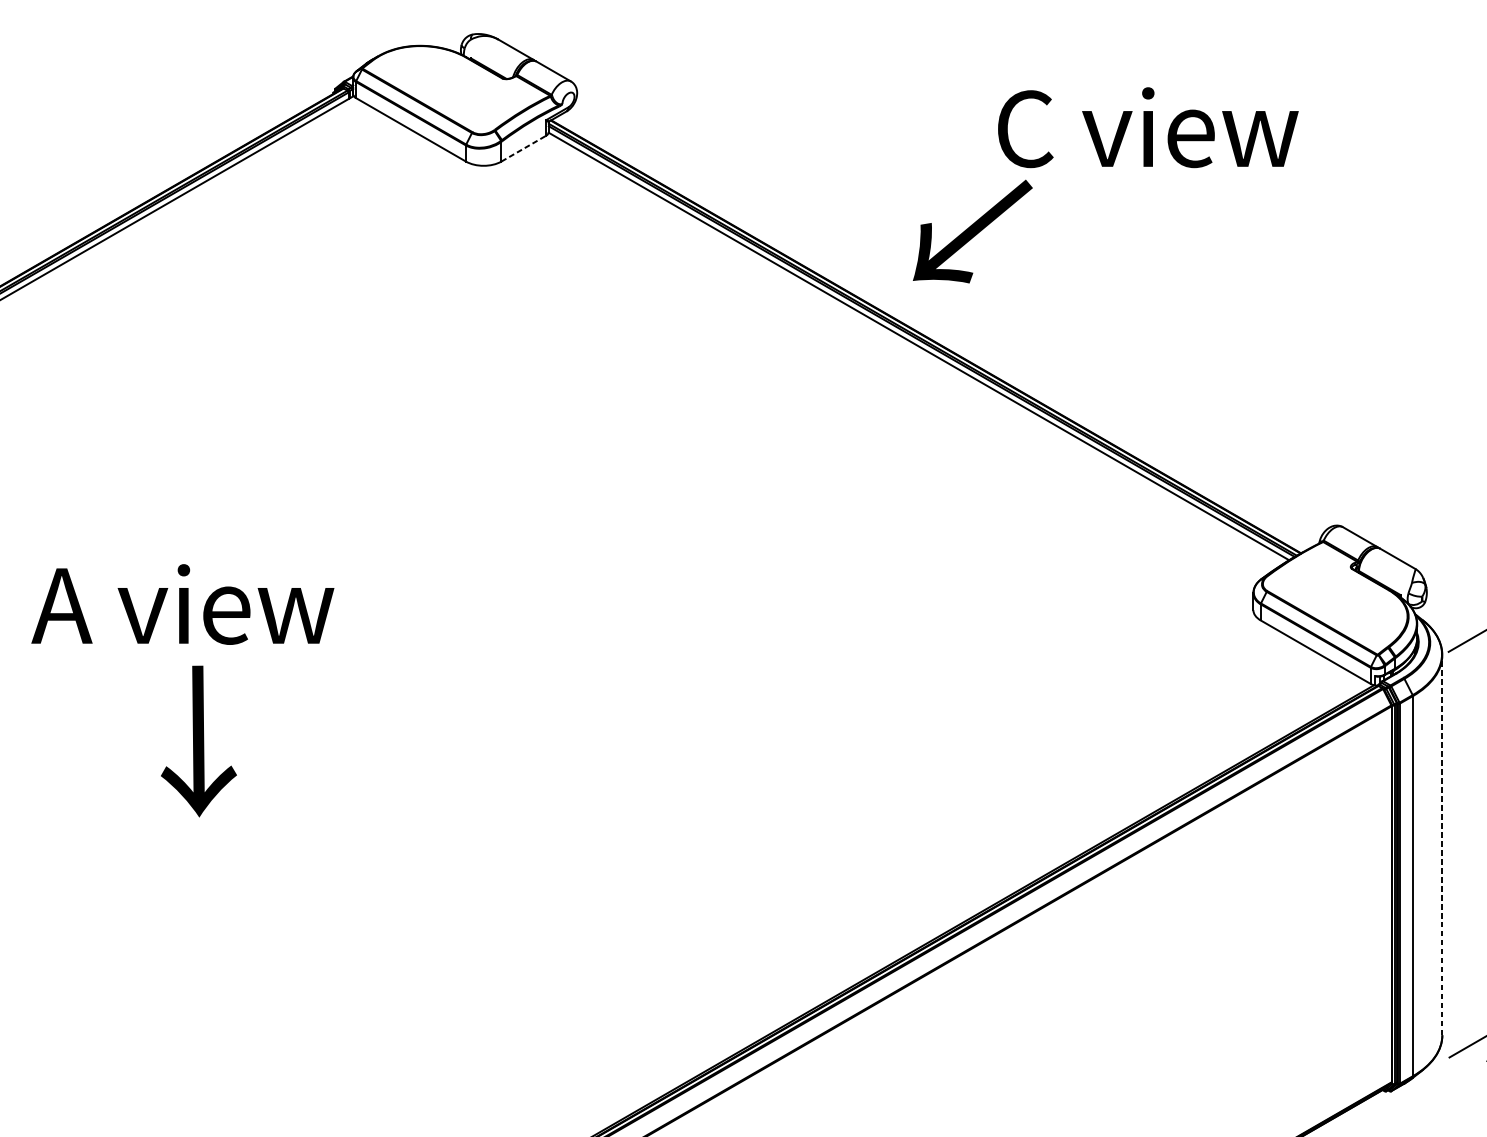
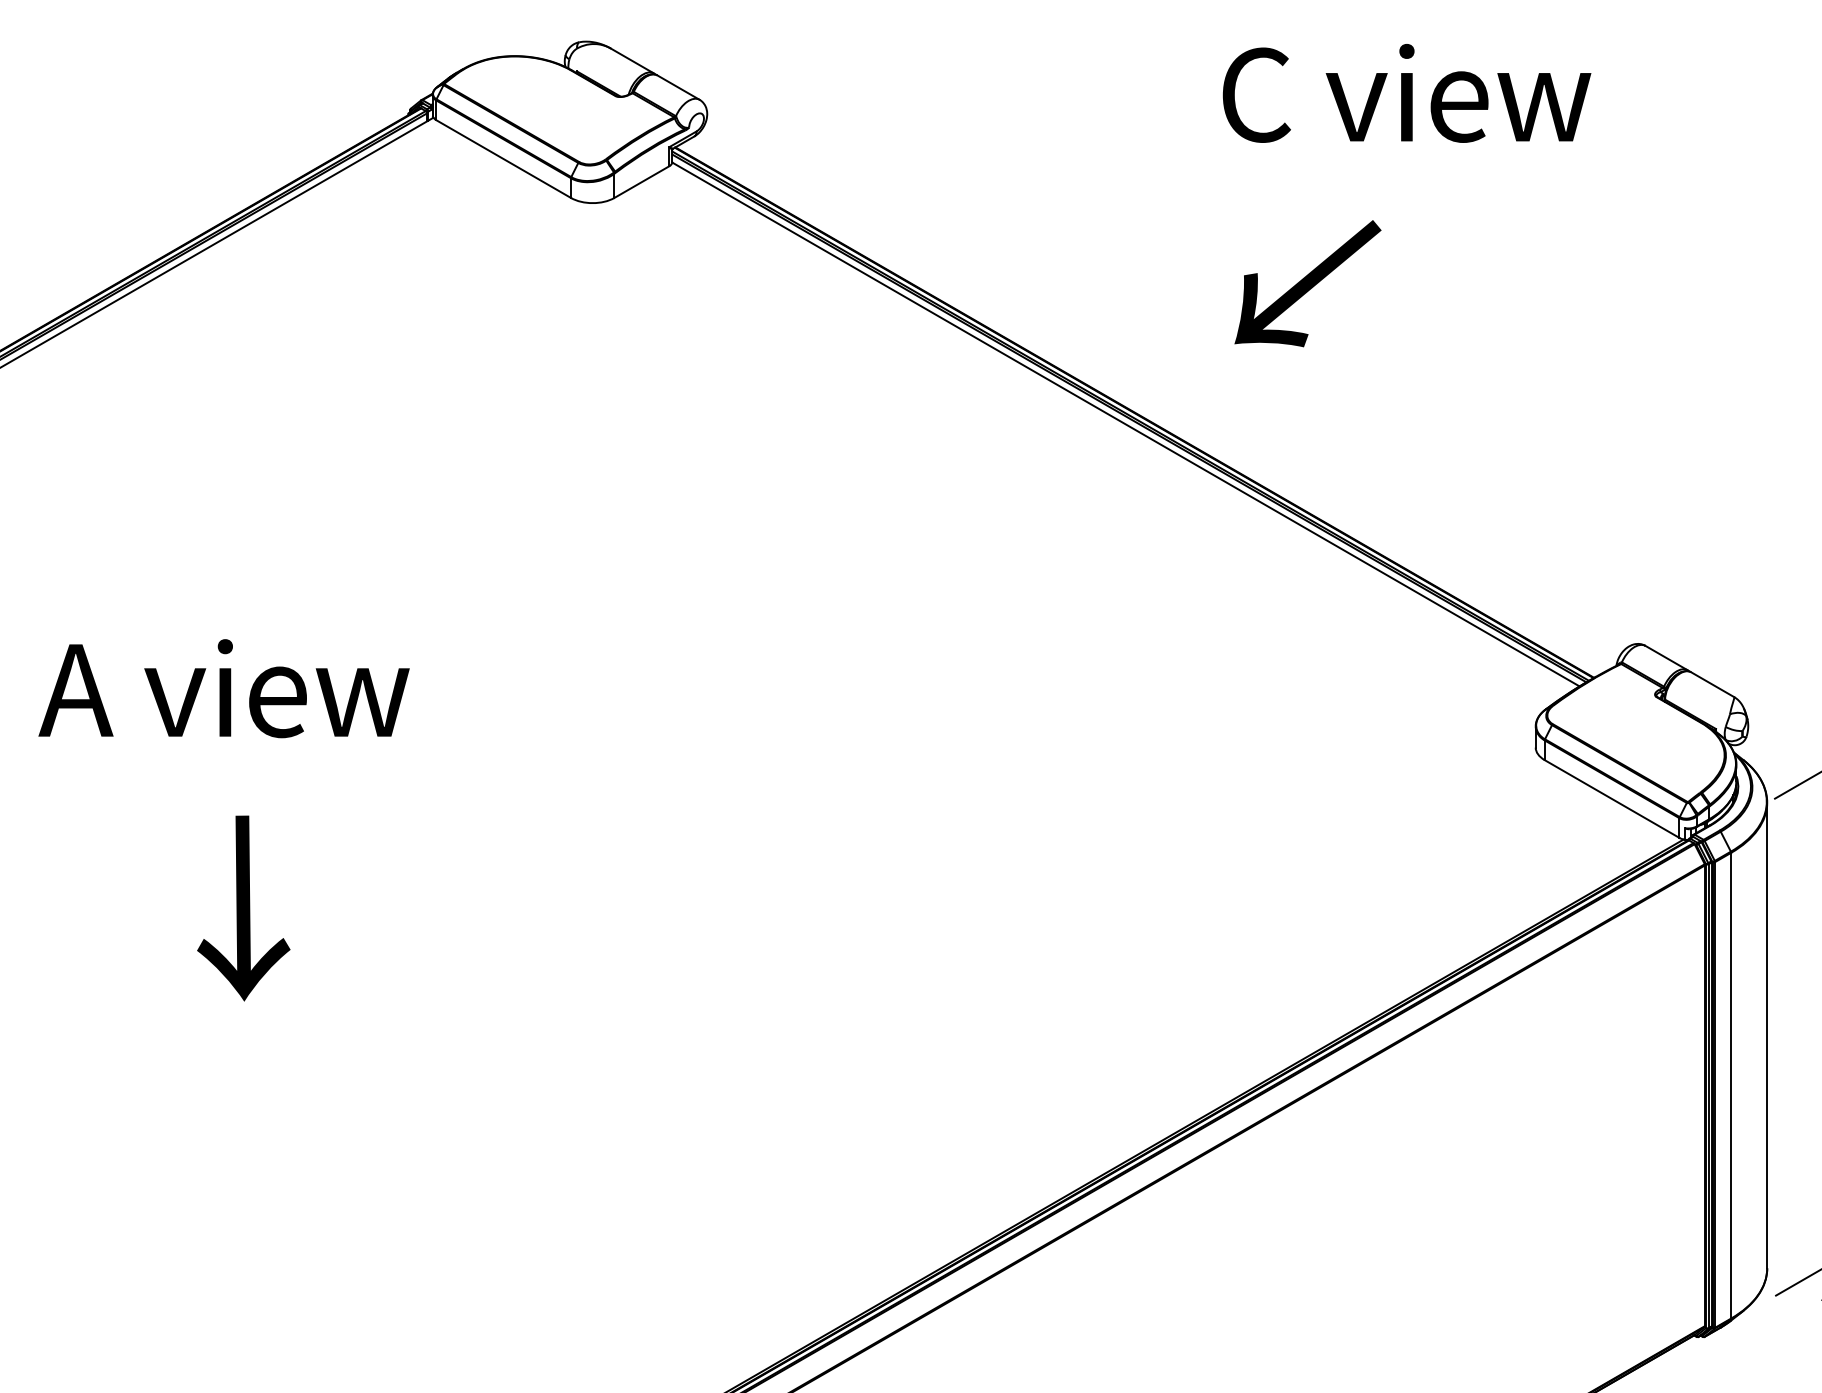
text: (1147, 127) -> (1406, 93), moved
line: (523, 148) -> (641, 182), dashed -> solid
text: (972, 231) -> (1307, 283), moved
text: (182, 604) -> (223, 688), moved
line: (1442, 845) -> (1767, 1035), dashed -> solid

